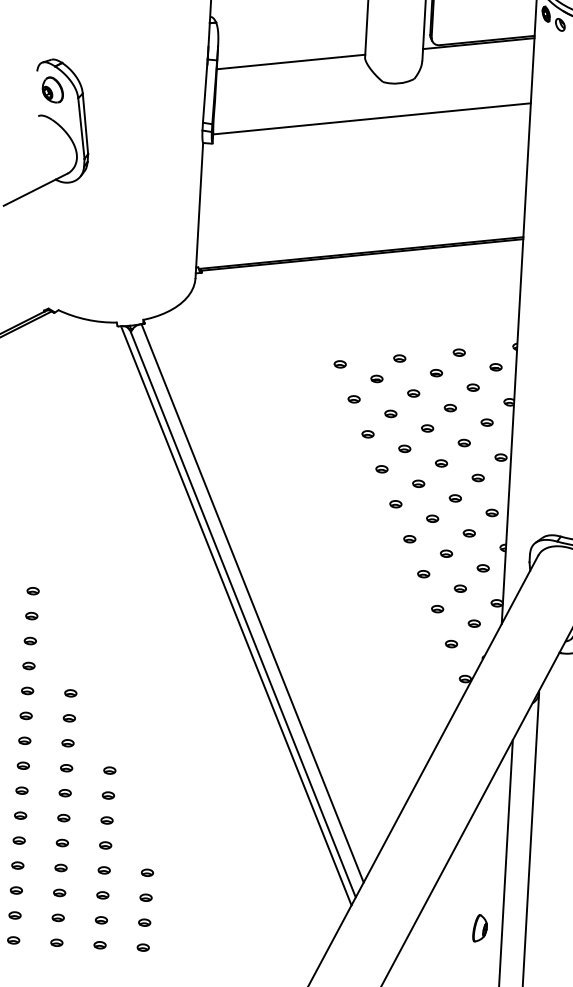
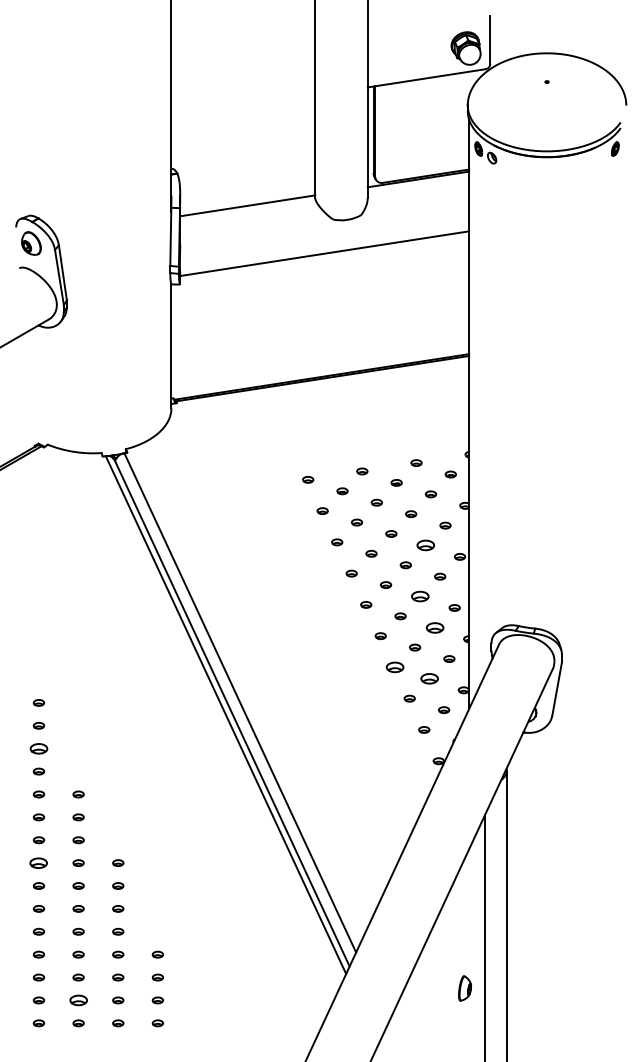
part: (464, 443) -> (425, 545), size x1.6
part: (455, 498) -> (420, 596), size x1.6
part: (468, 533) -> (434, 627), size x1.6
part: (423, 574) -> (395, 667), size x1.6
part: (460, 588) -> (429, 678), size x1.6
part: (29, 640) -> (38, 748), size x1.6
part: (24, 765) -> (39, 862), size x1.6
part: (58, 917) -> (78, 1000), size x1.6

